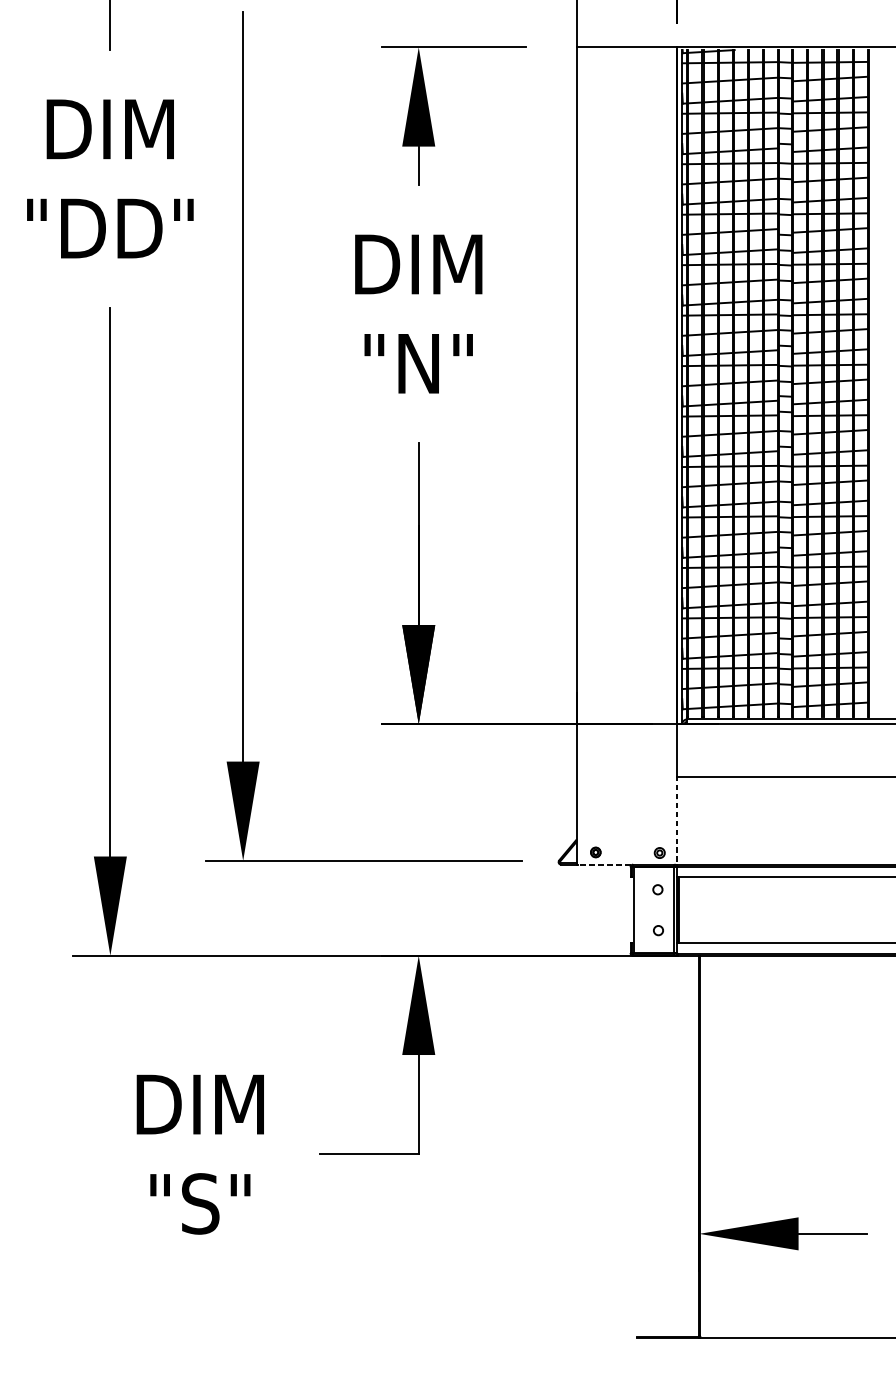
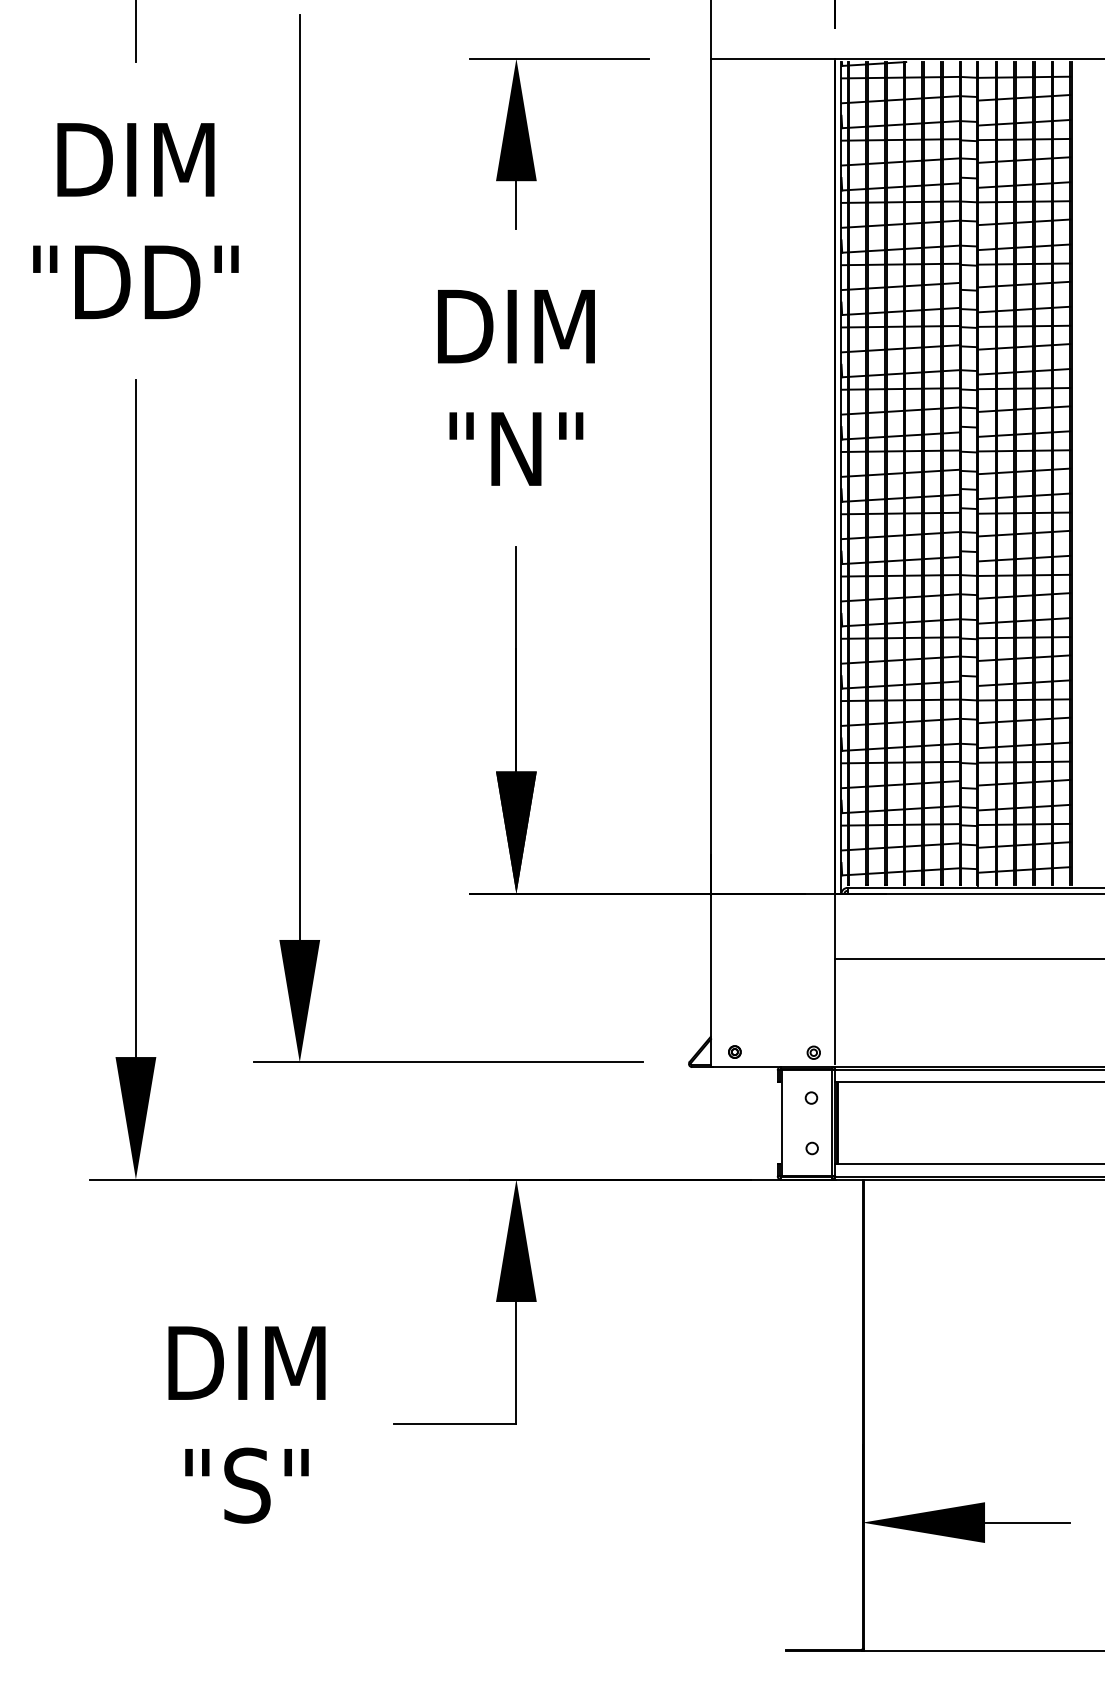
line: (677, 819) -> (835, 1011), dashed -> solid
line: (603, 864) -> (744, 1067), dashed -> solid

